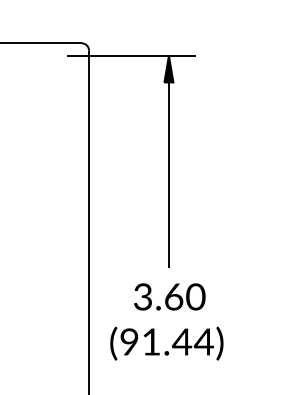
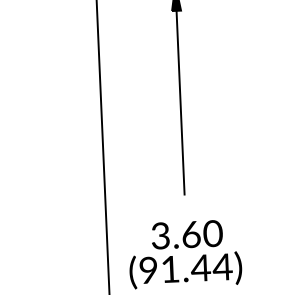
text: (169, 296) -> (186, 234), moved

